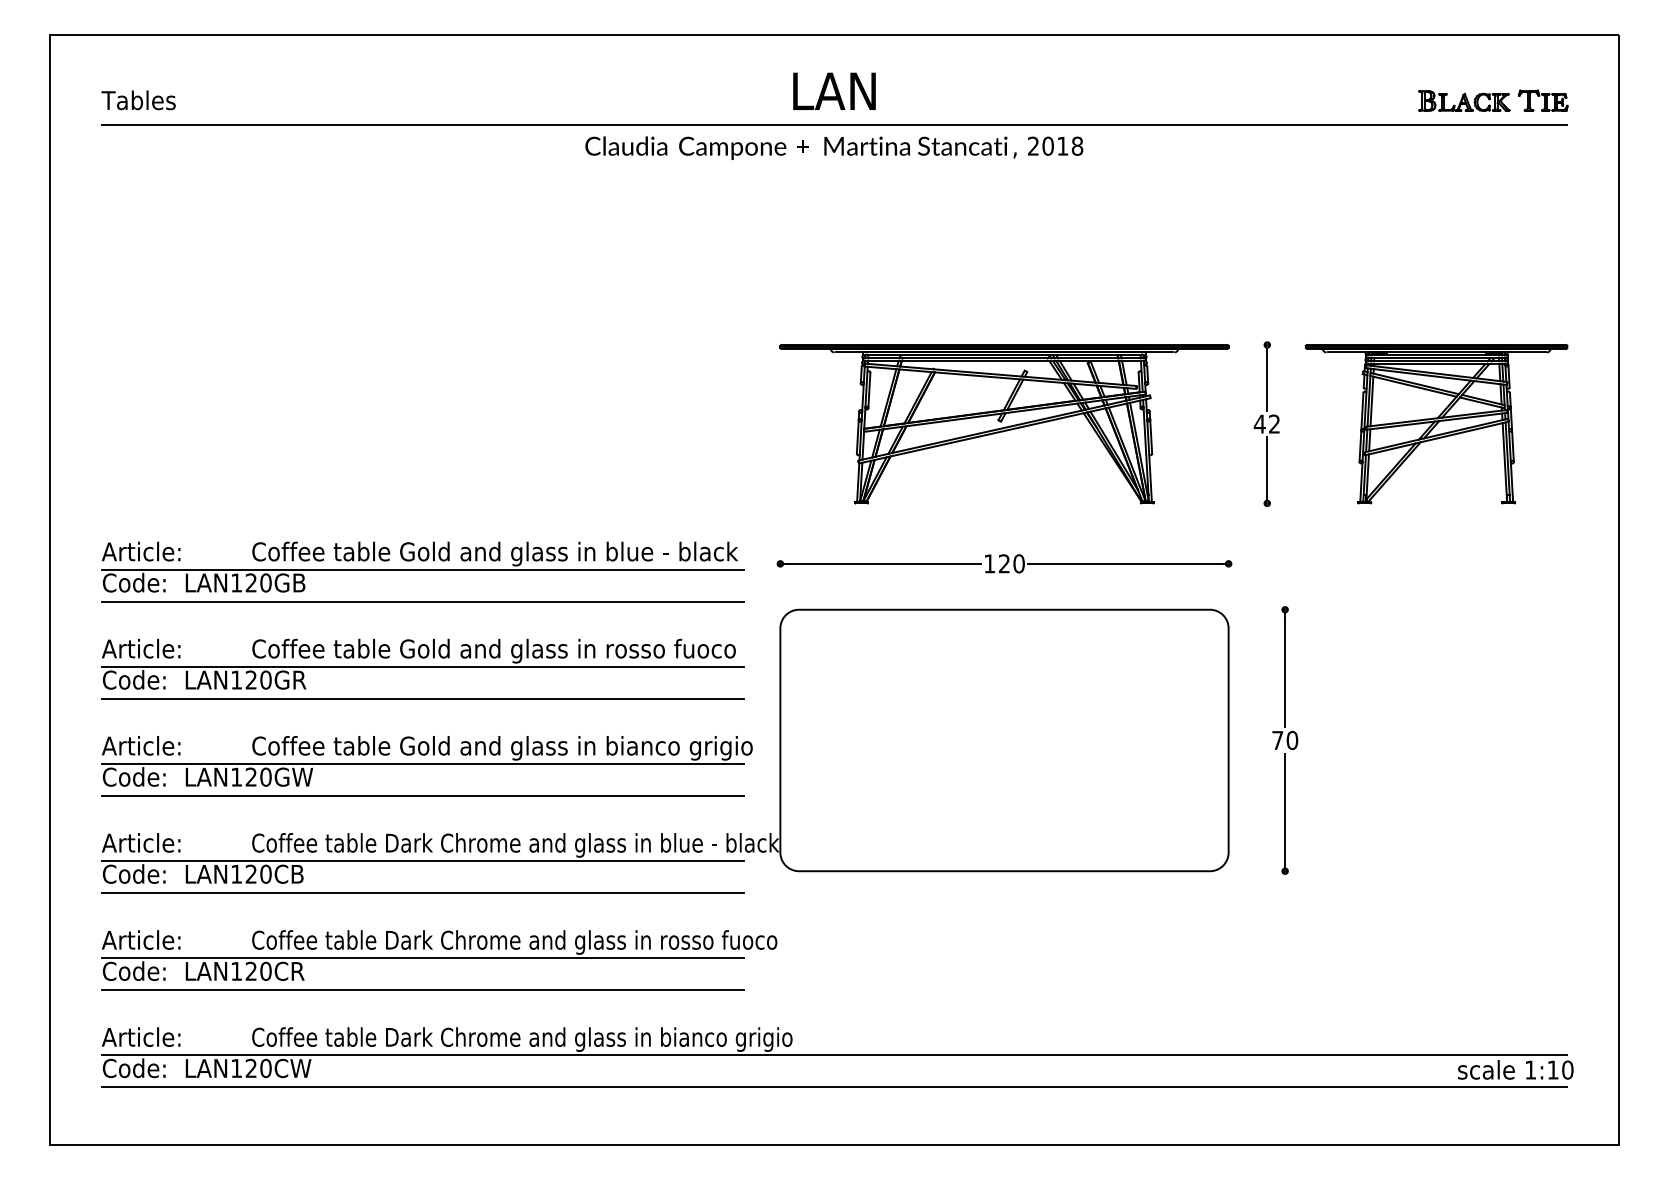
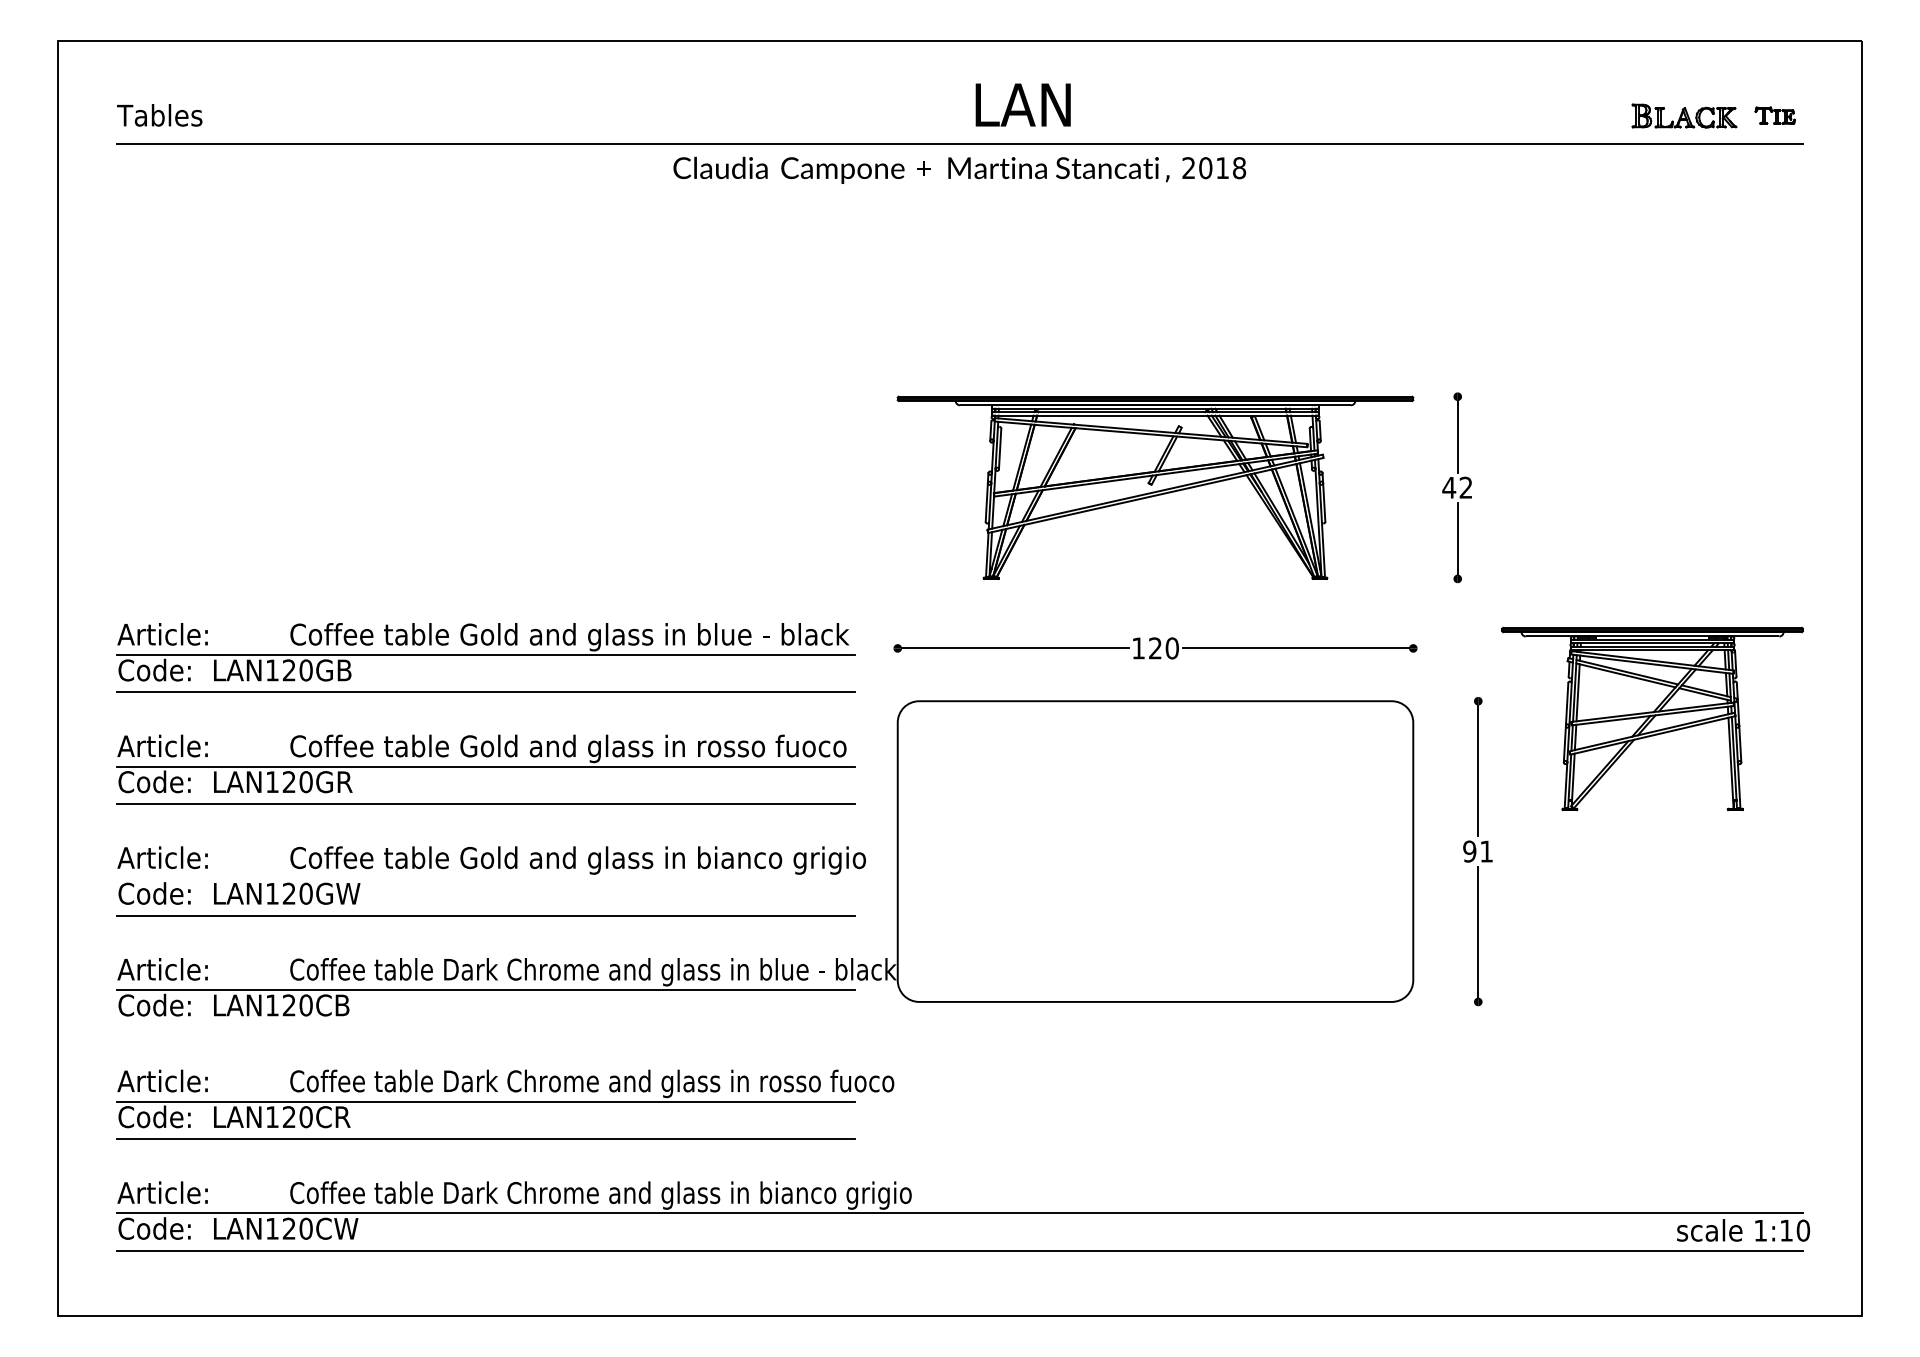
text: (834, 90) -> (1023, 104), moved
part: (1543, 100) -> (1775, 115), size x0.7
part: (1436, 423) -> (1652, 718), moved
text: (1285, 740) -> (1478, 851), 70 -> 91
line: (422, 763) -> (486, 878), removed
line: (422, 893) -> (486, 1027), removed

